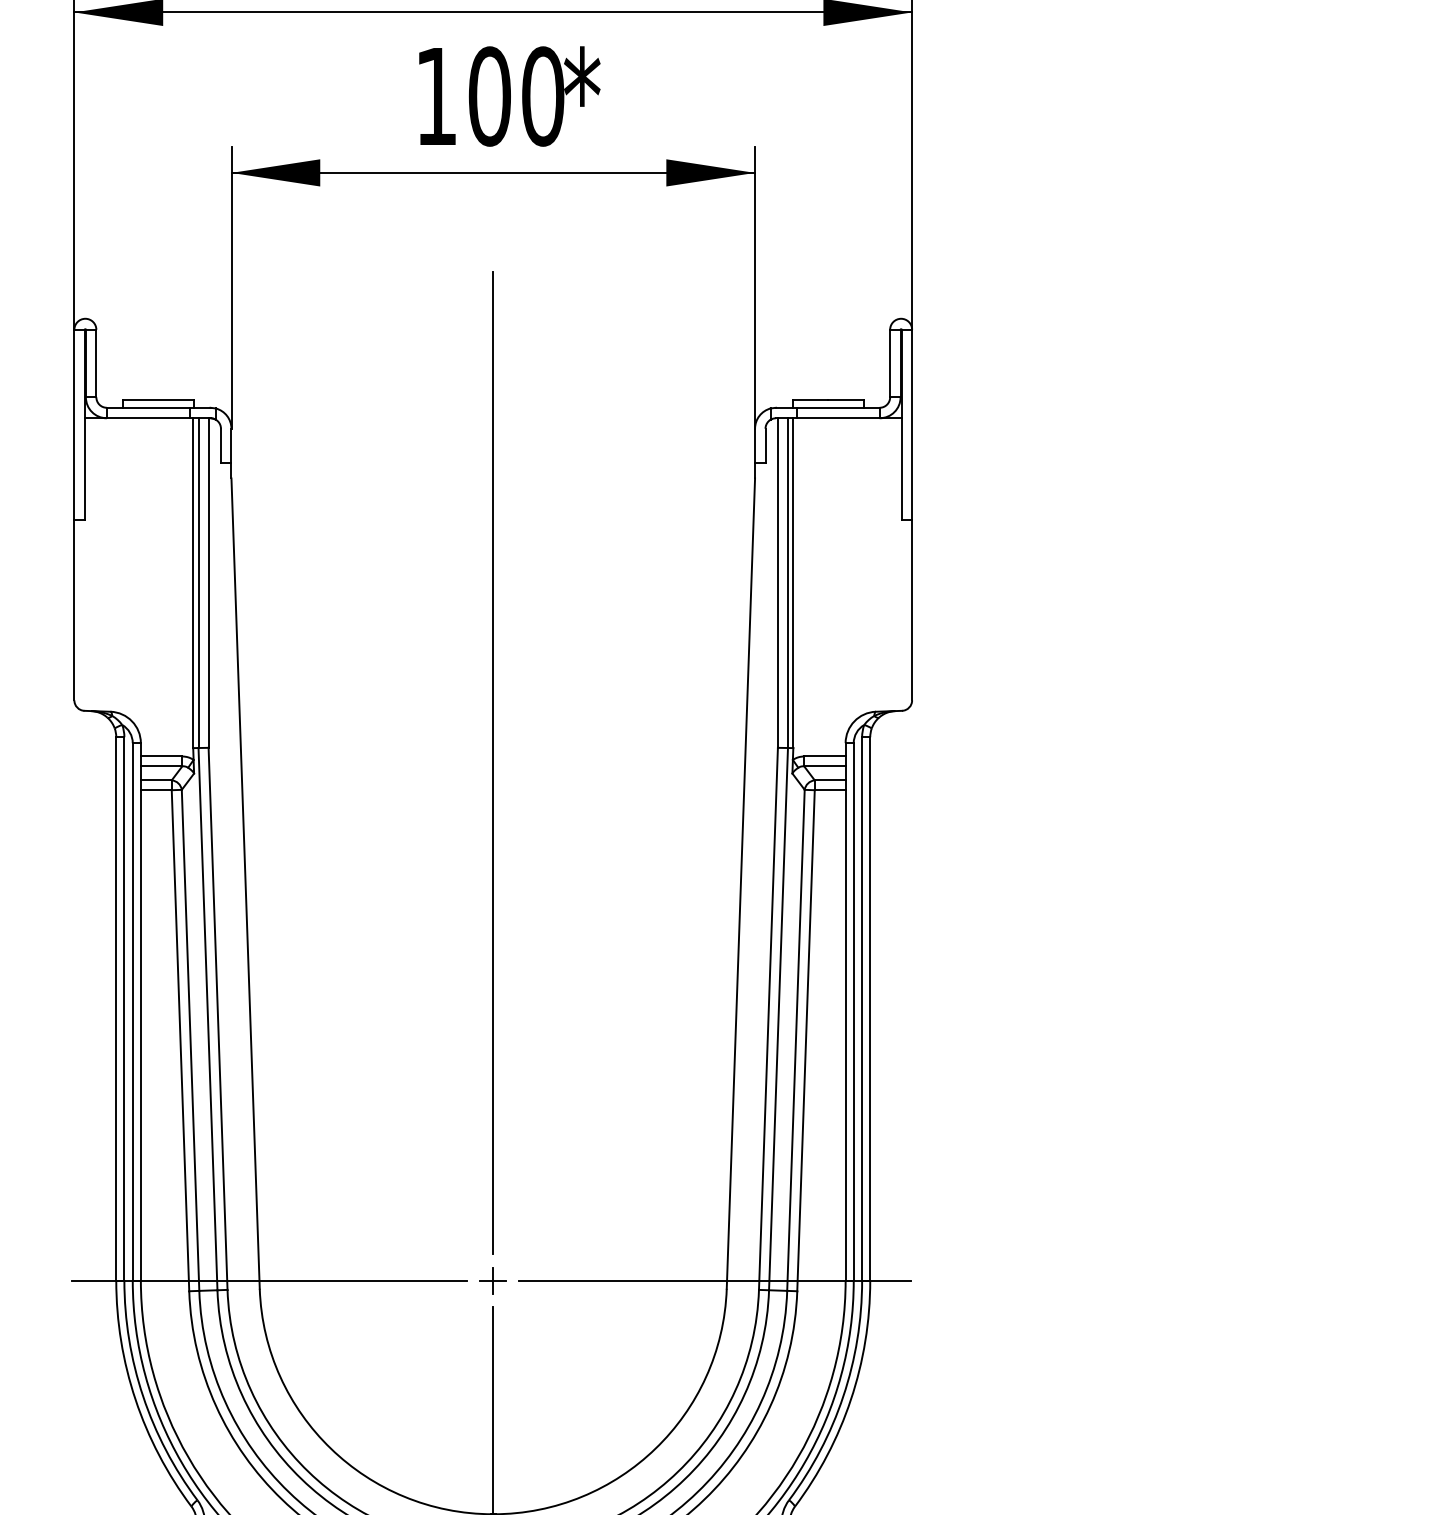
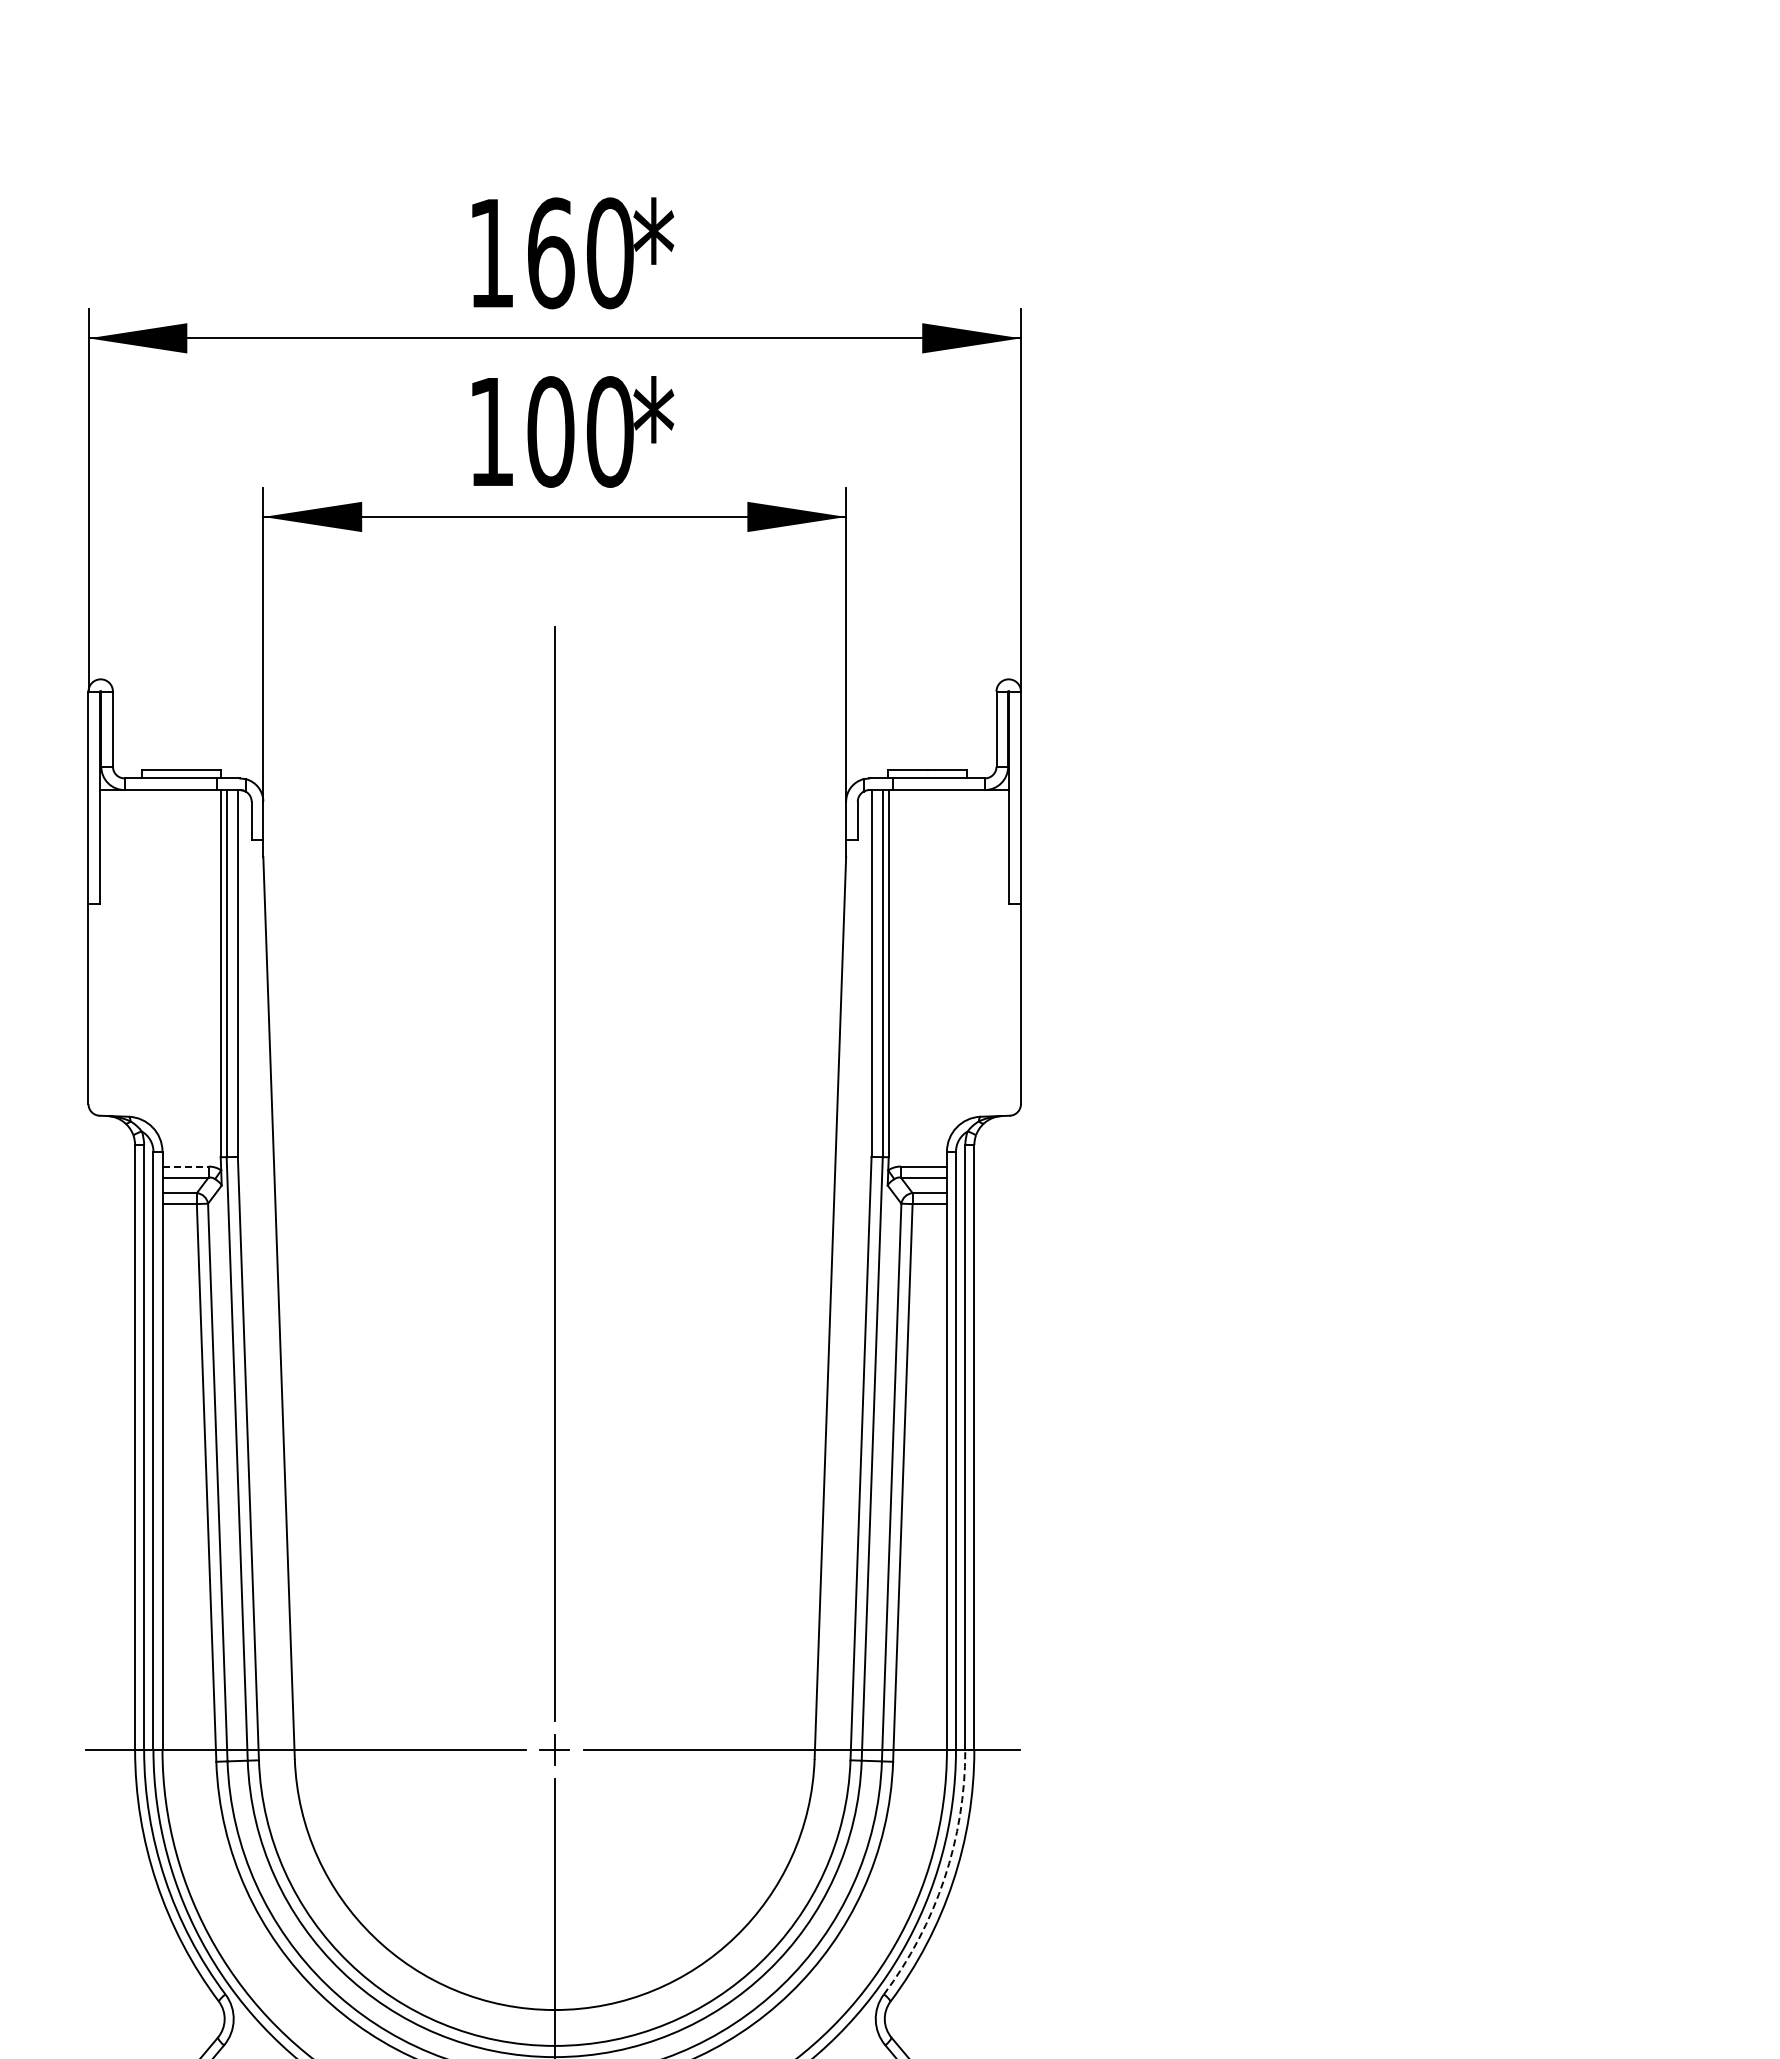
line: (162, 756) -> (186, 1166), solid -> dashed
arc: (843, 1396) -> (944, 1878), solid -> dashed

